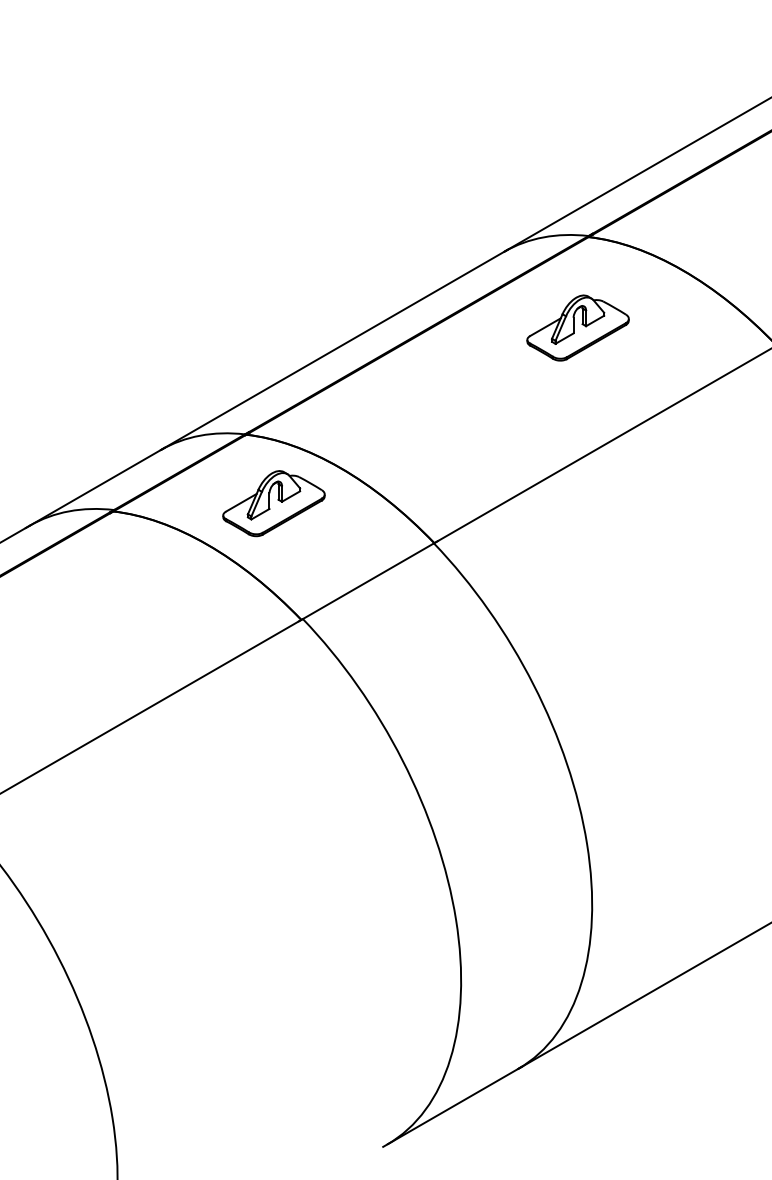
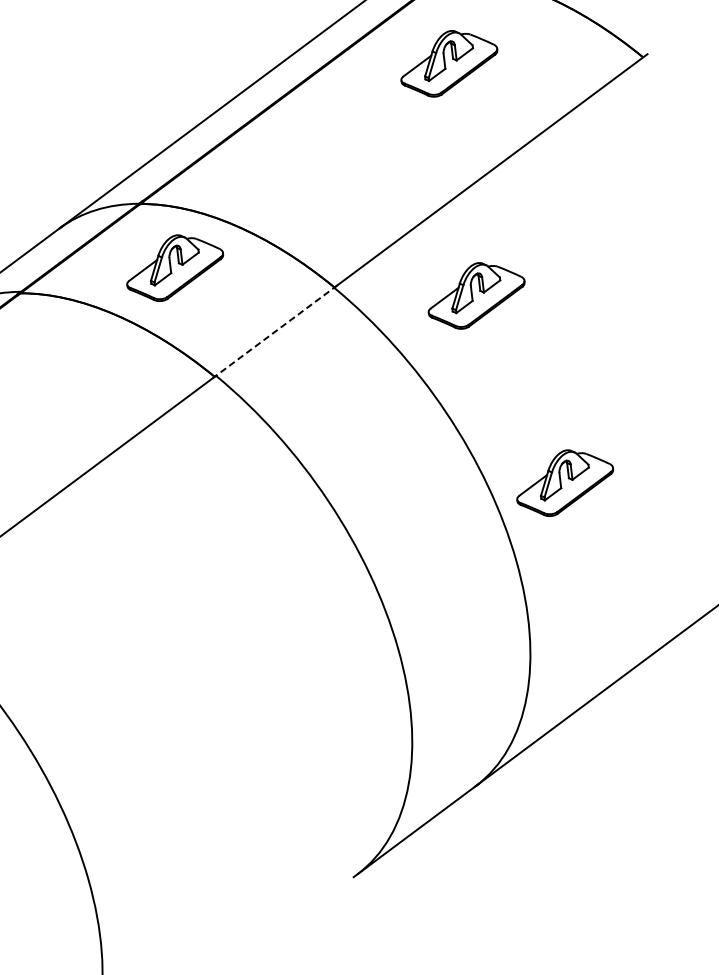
part: (577, 567) -> (475, 294), added
line: (367, 581) -> (274, 332), solid -> dashed
part: (645, 769) -> (564, 482), added

